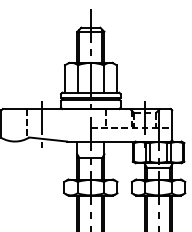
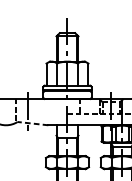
line: (47, 139) -> (32, 123), solid -> dashed

